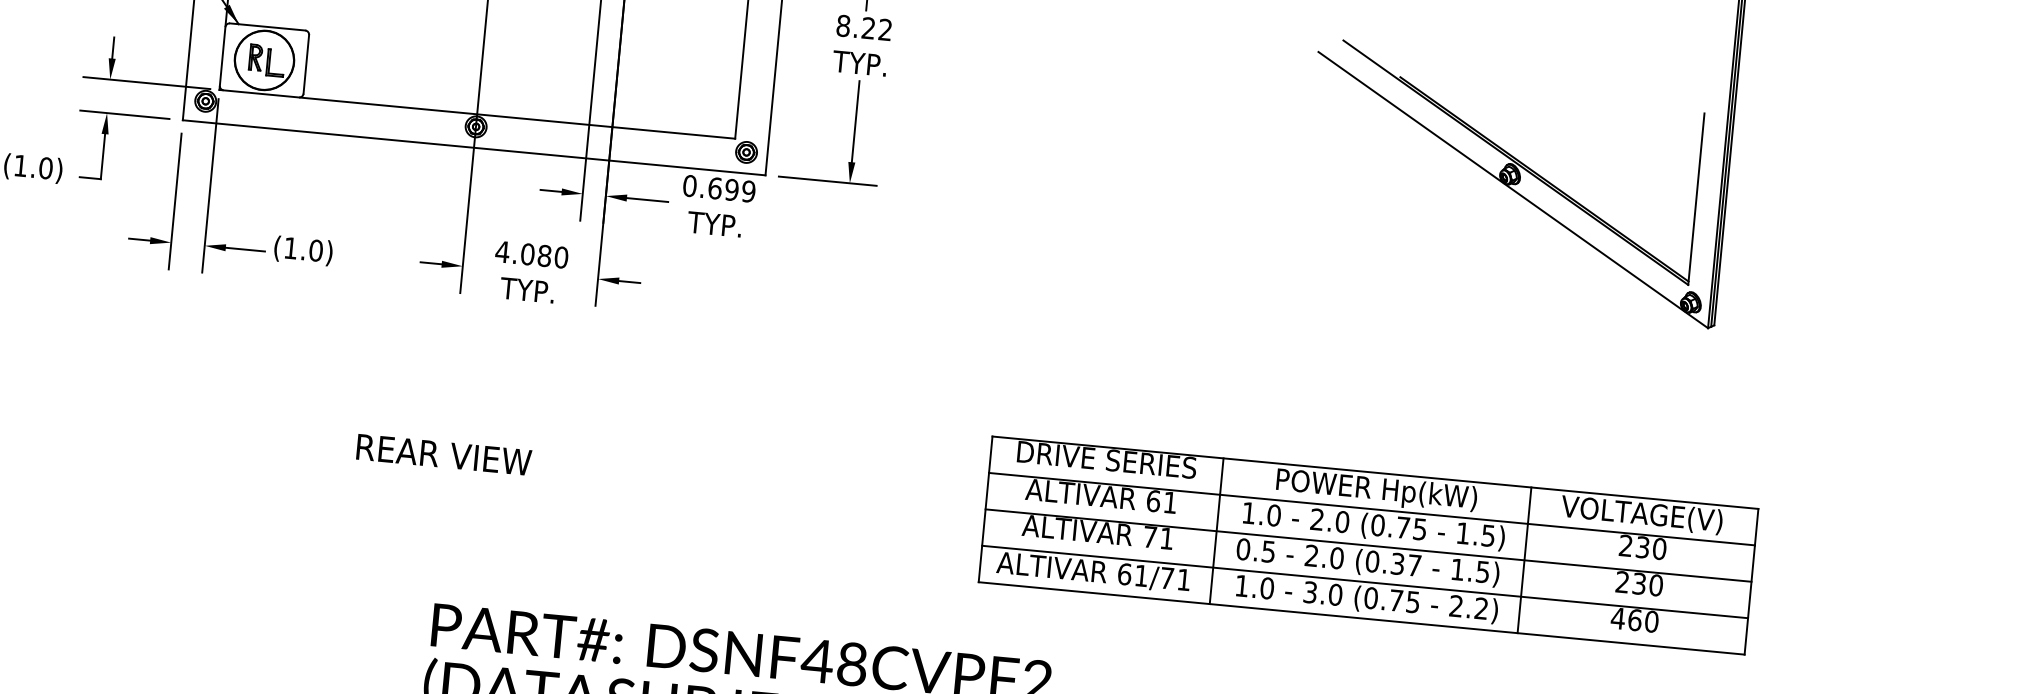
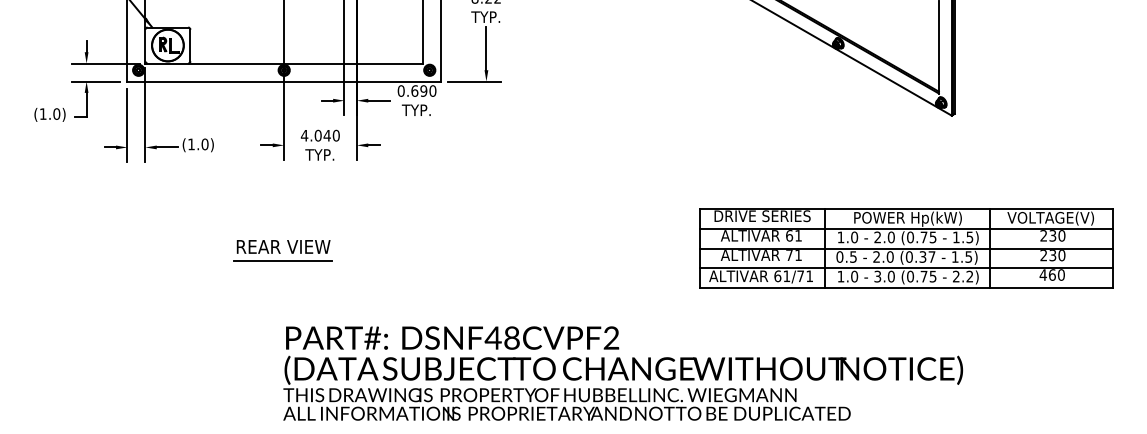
text: (748, 190) -> (432, 90), 0.699 -> 0.690
text: (543, 255) -> (326, 135), 4.080 -> 4.040
line: (439, 479) -> (282, 260), added
part: (1368, 545) -> (906, 248), moved

